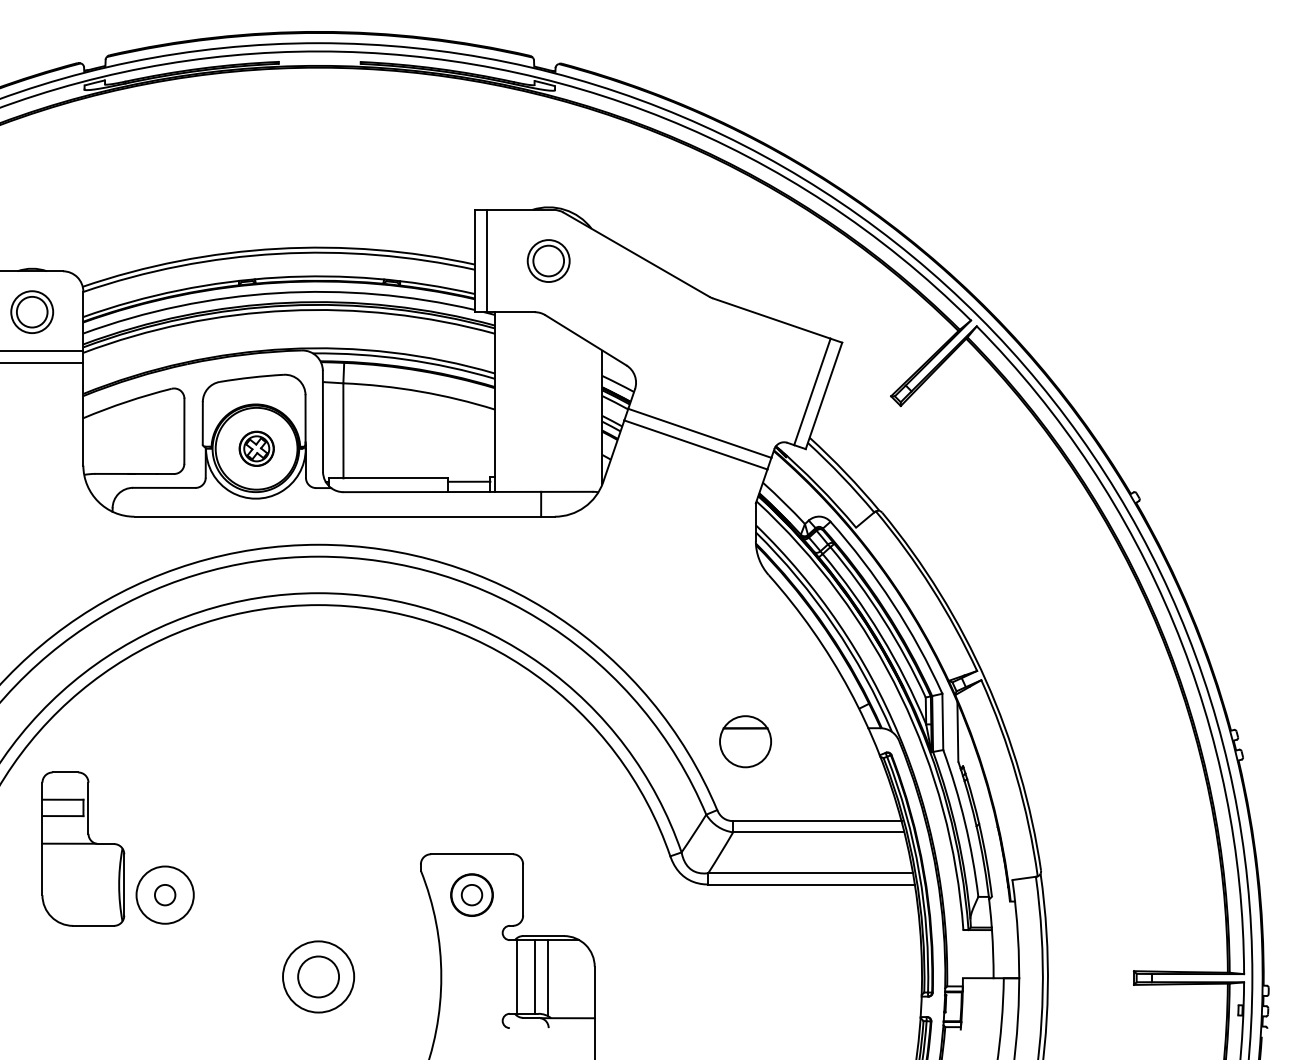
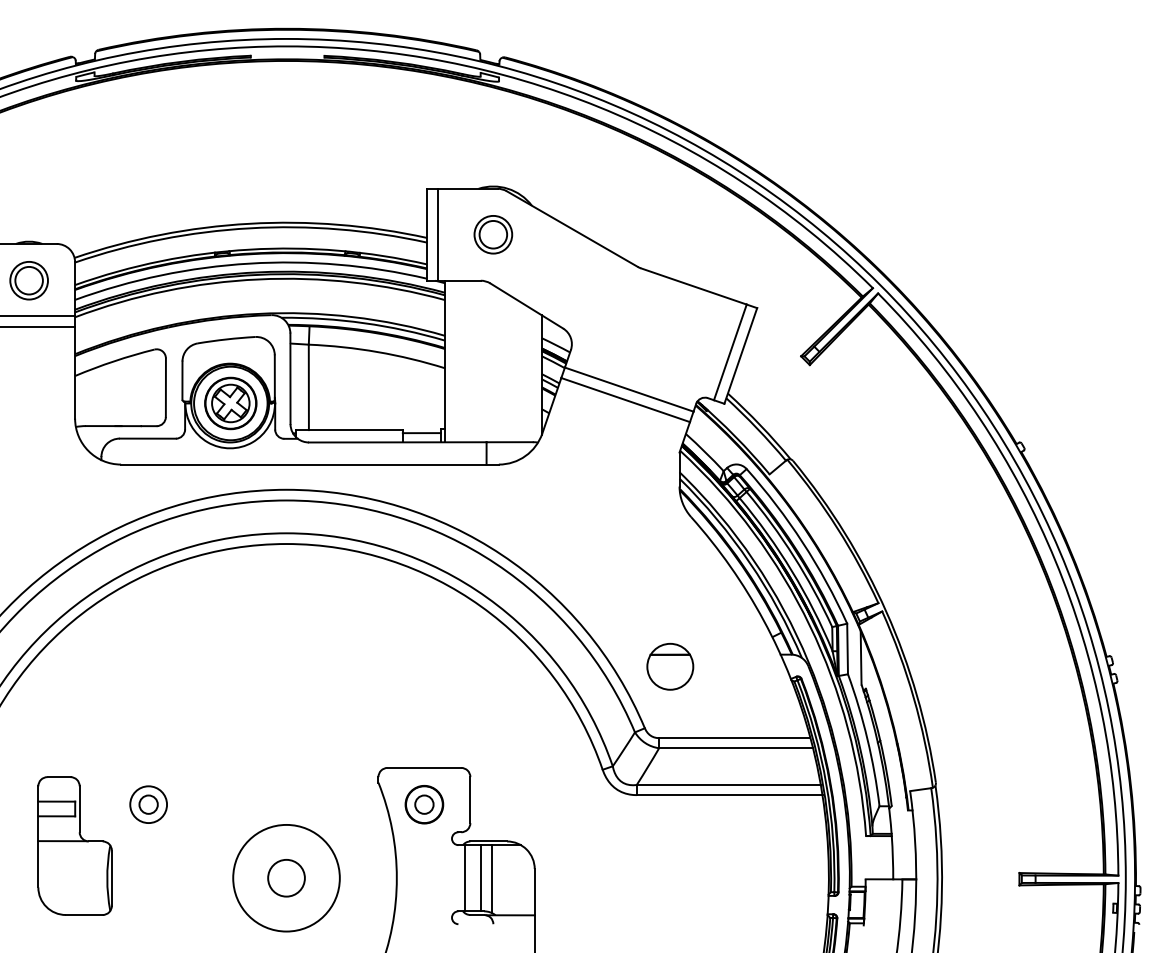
part: (256, 448) -> (230, 403), size x1.67
part: (83, 848) -> (75, 845), moved
circle: (164, 894) -> (148, 804), size x0.71
circle: (318, 976) -> (286, 877), size x1.67

